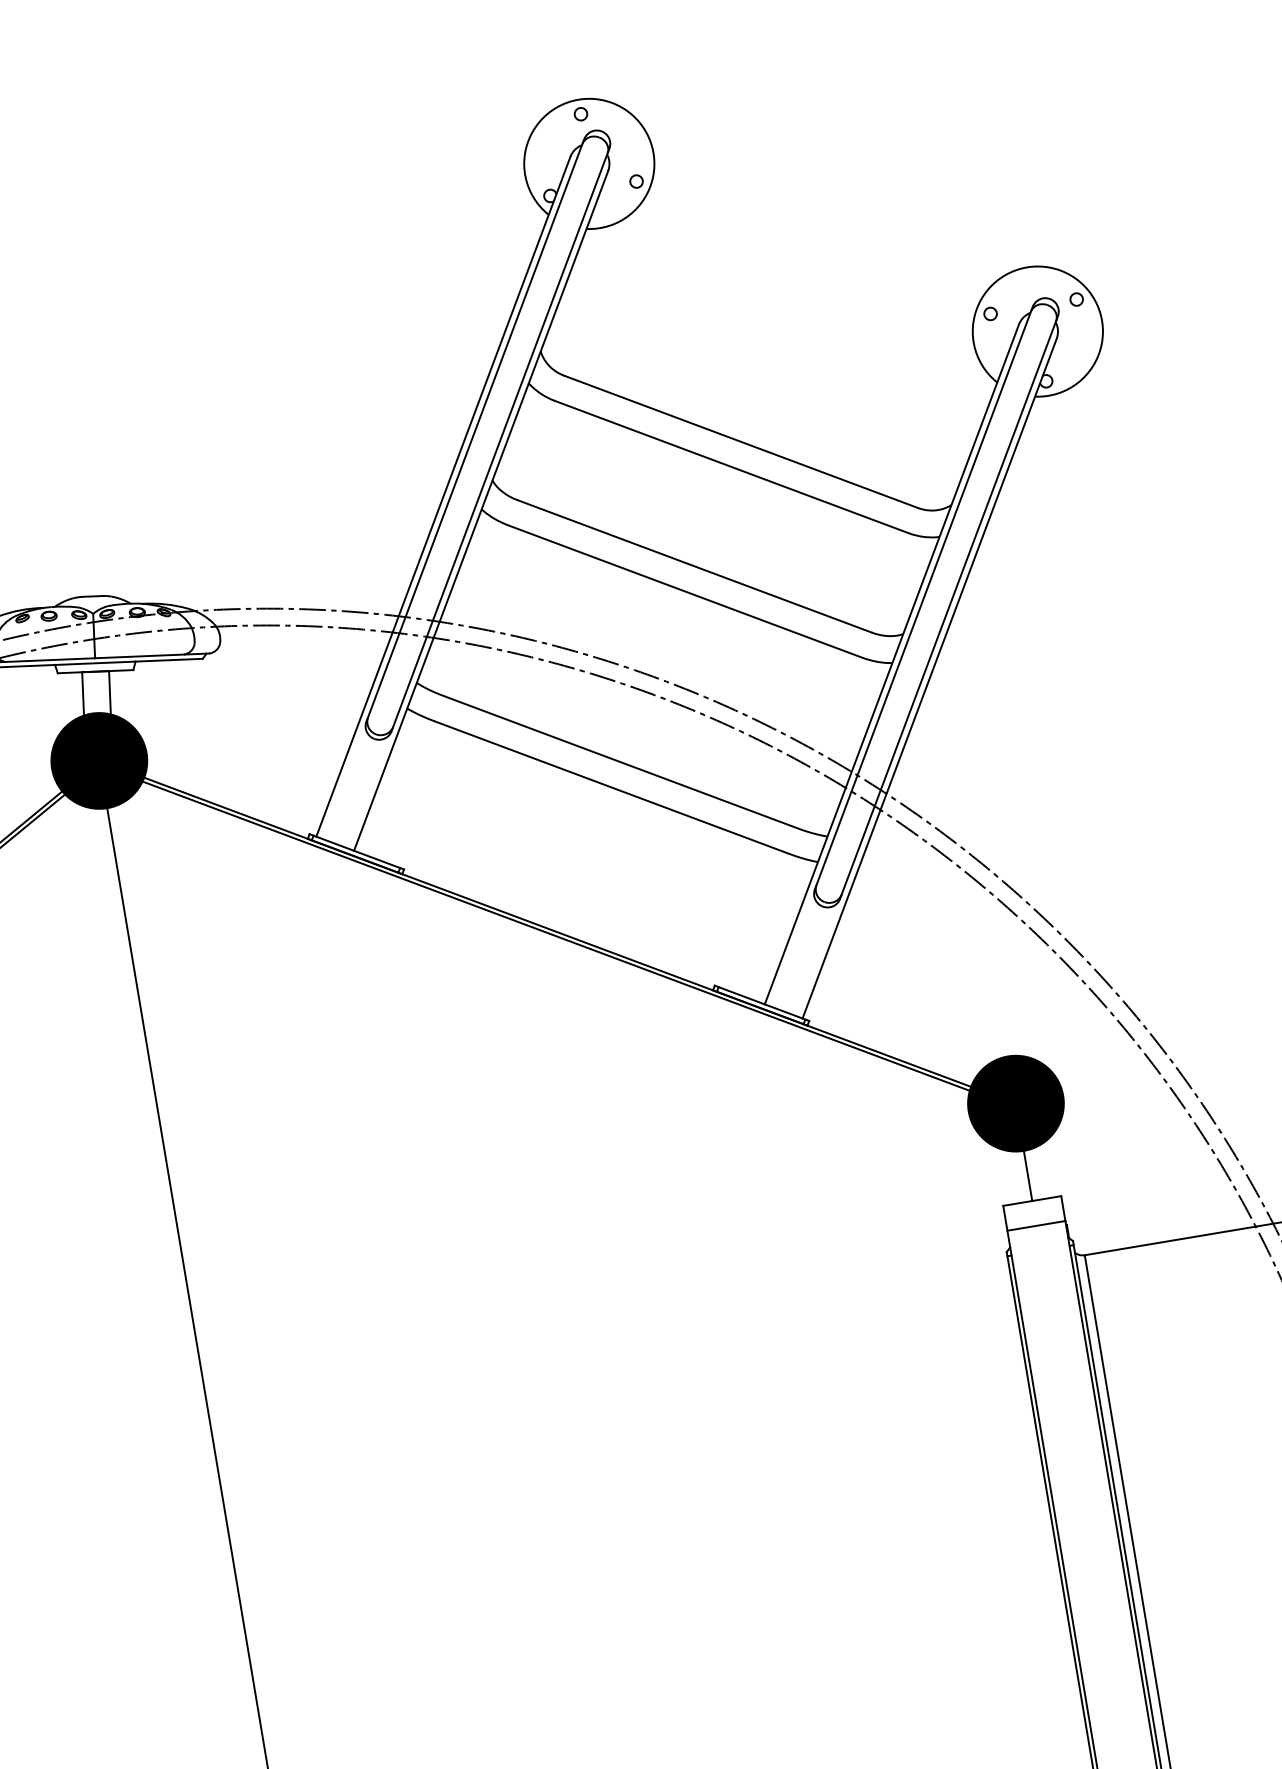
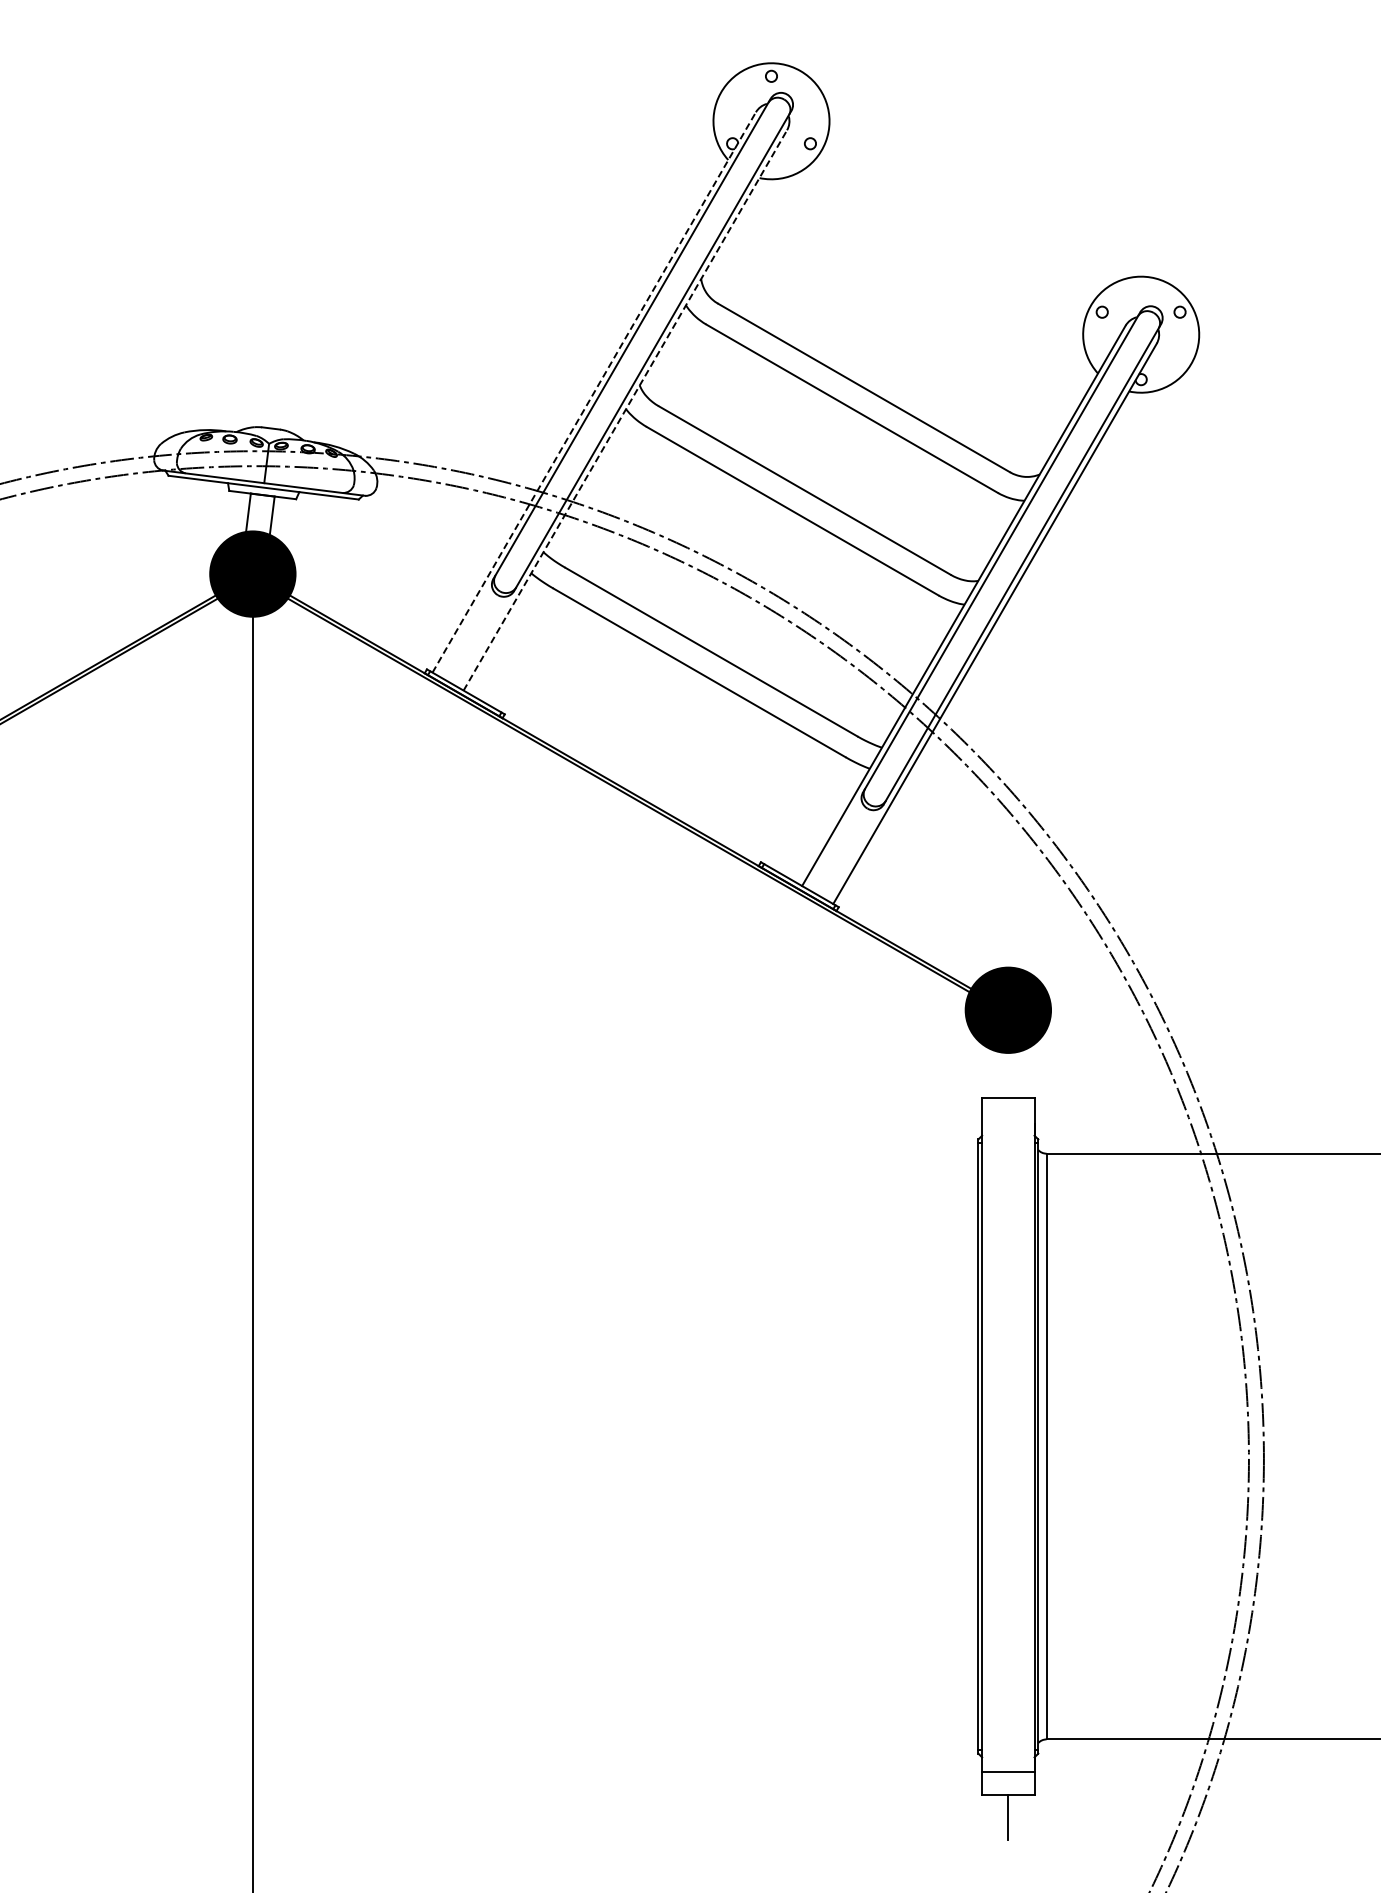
line: (443, 496) -> (594, 392), solid -> dashed
line: (481, 510) -> (625, 410), solid -> dashed
line: (1028, 1175) -> (1008, 1075), removed
line: (1036, 1225) -> (1008, 1120), removed

